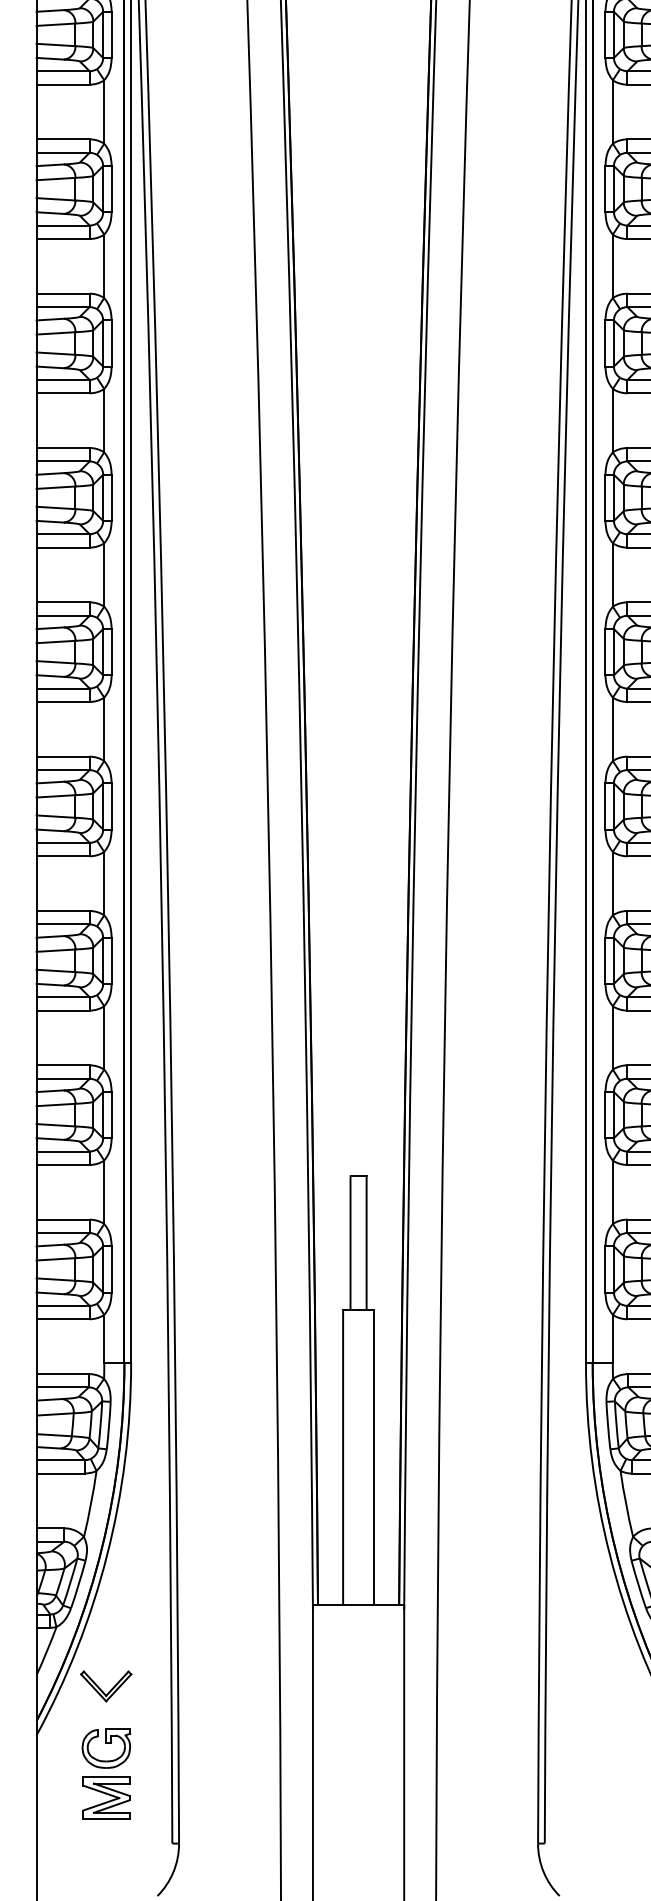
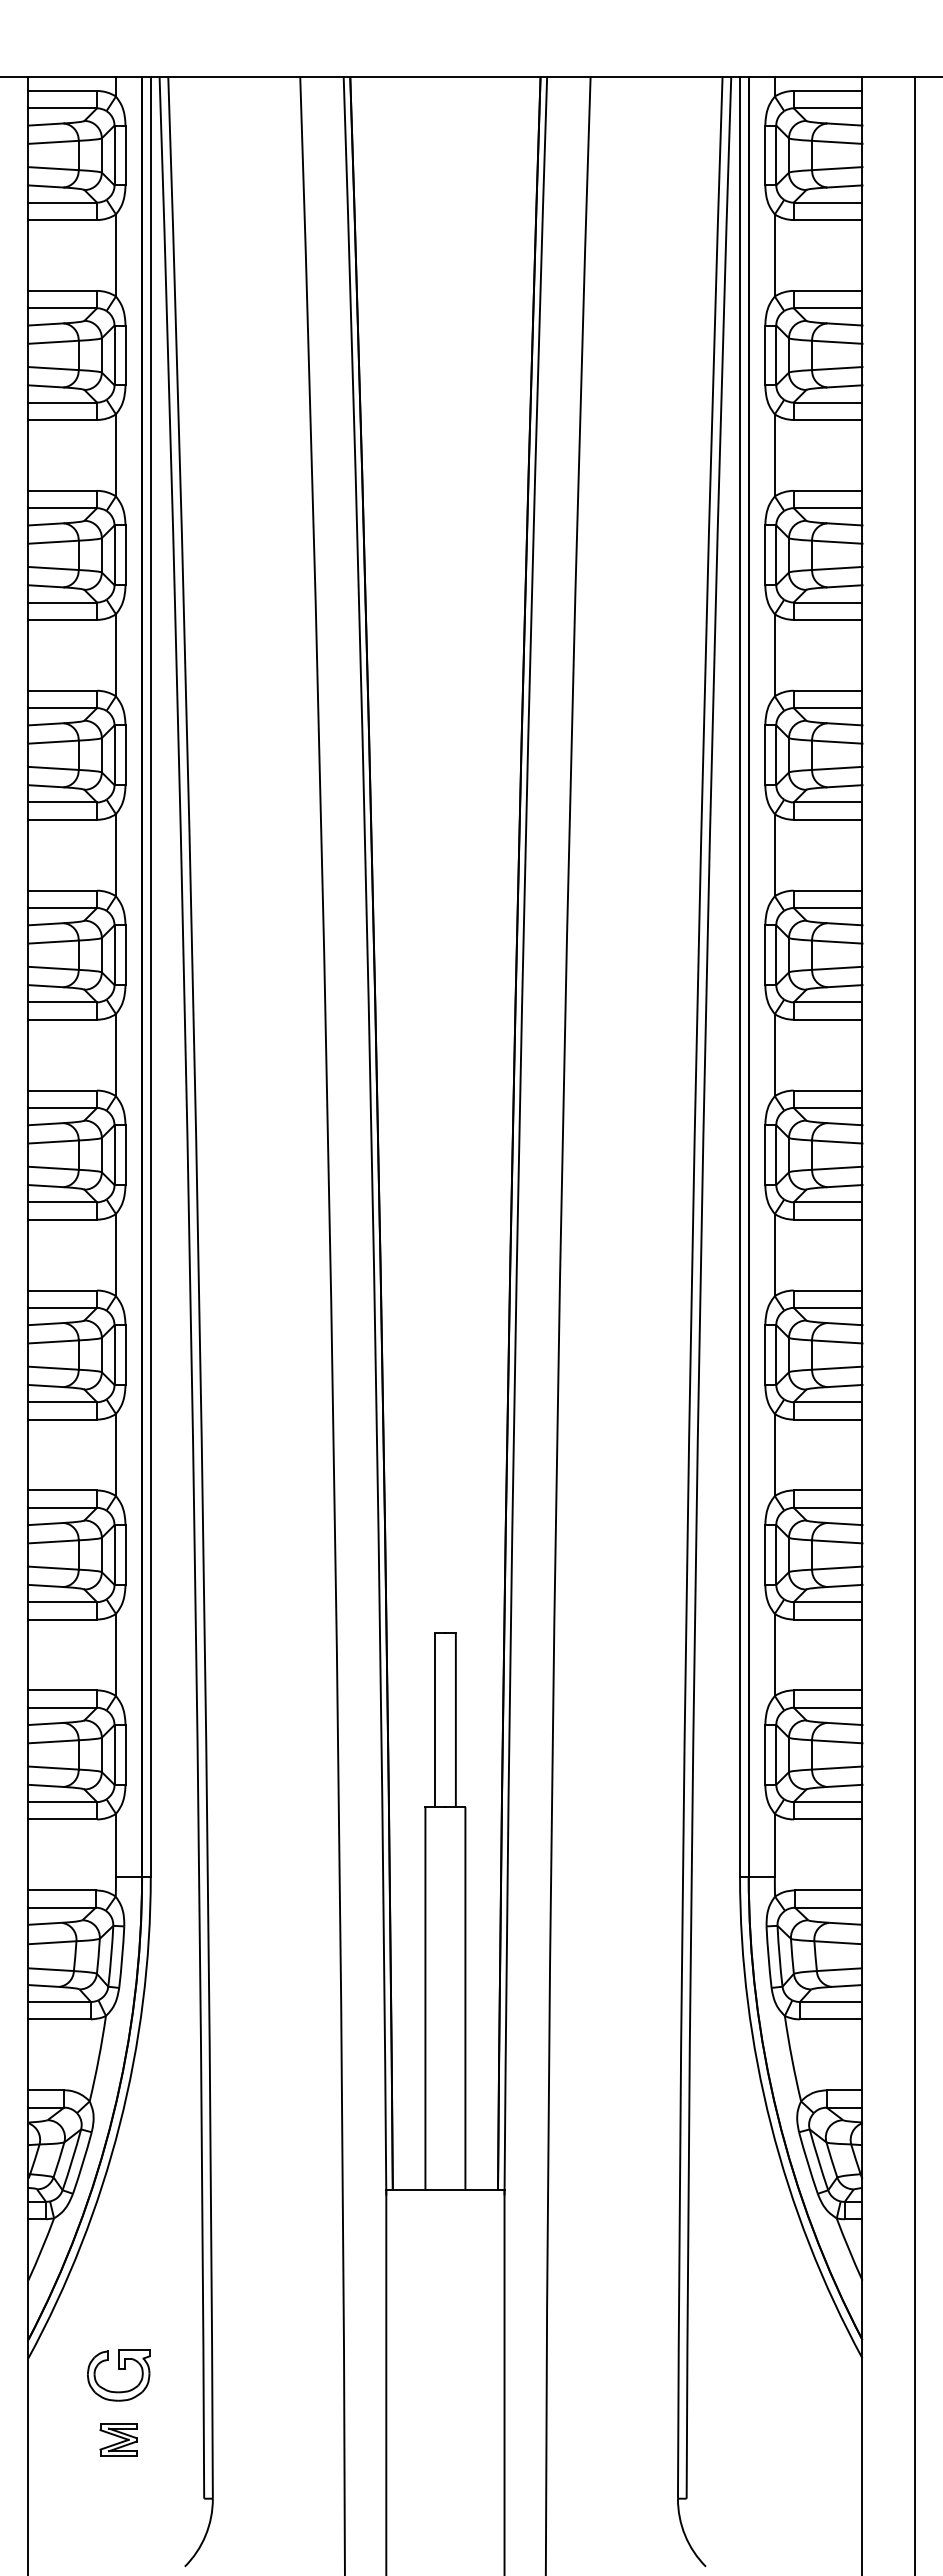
part: (101, 1689) -> (112, 2299), removed
part: (106, 1797) -> (118, 2439), size x0.6

